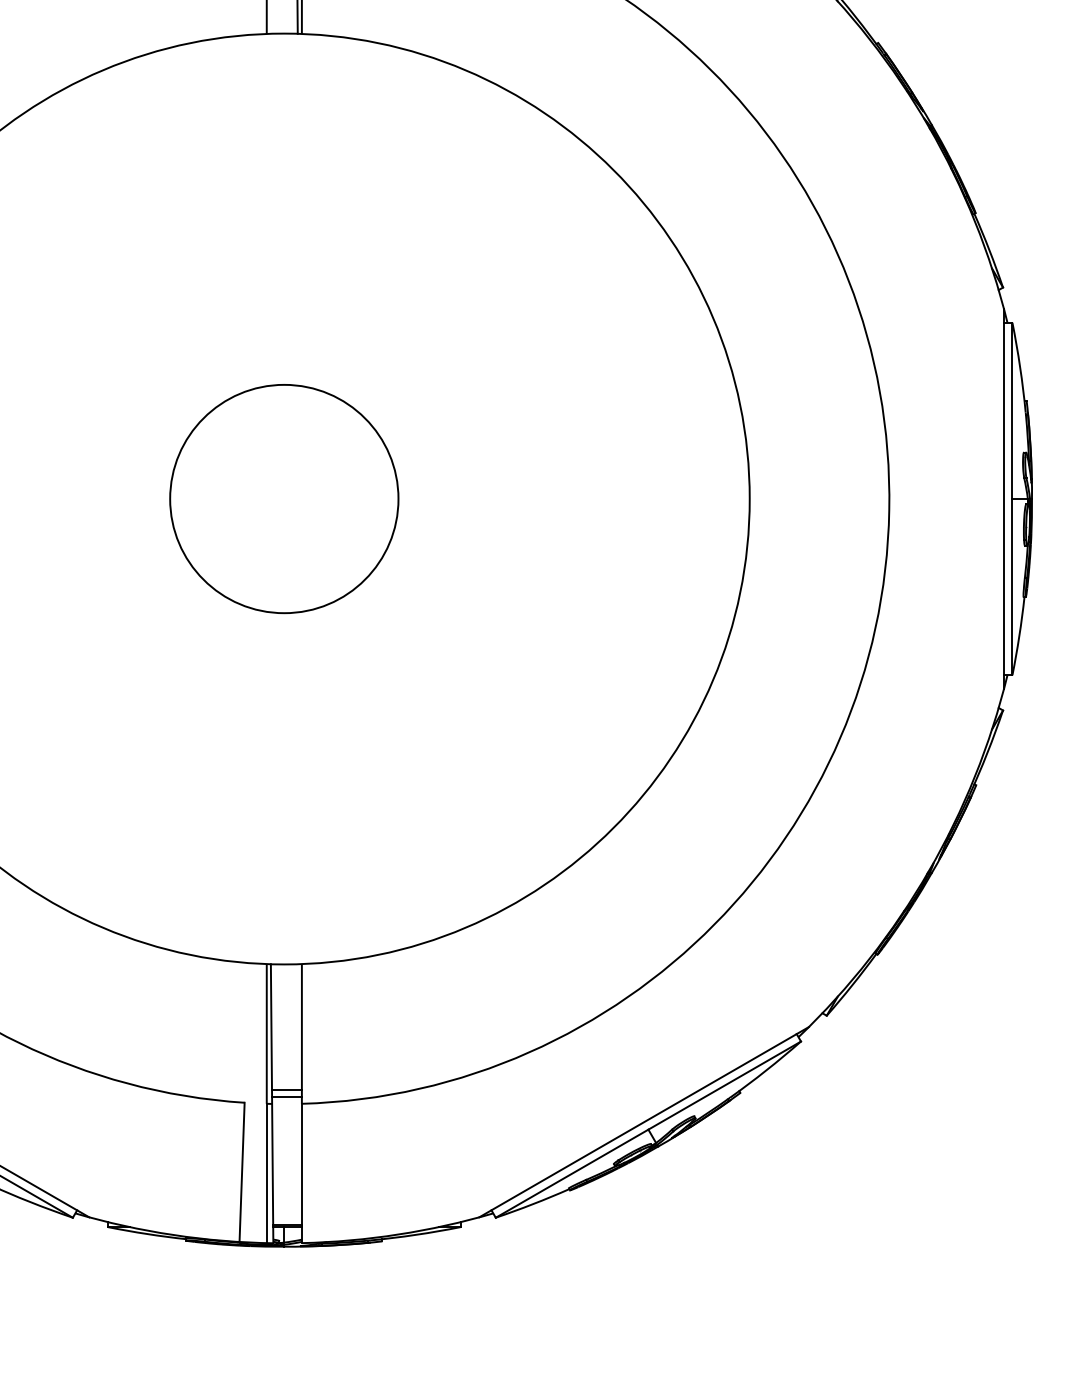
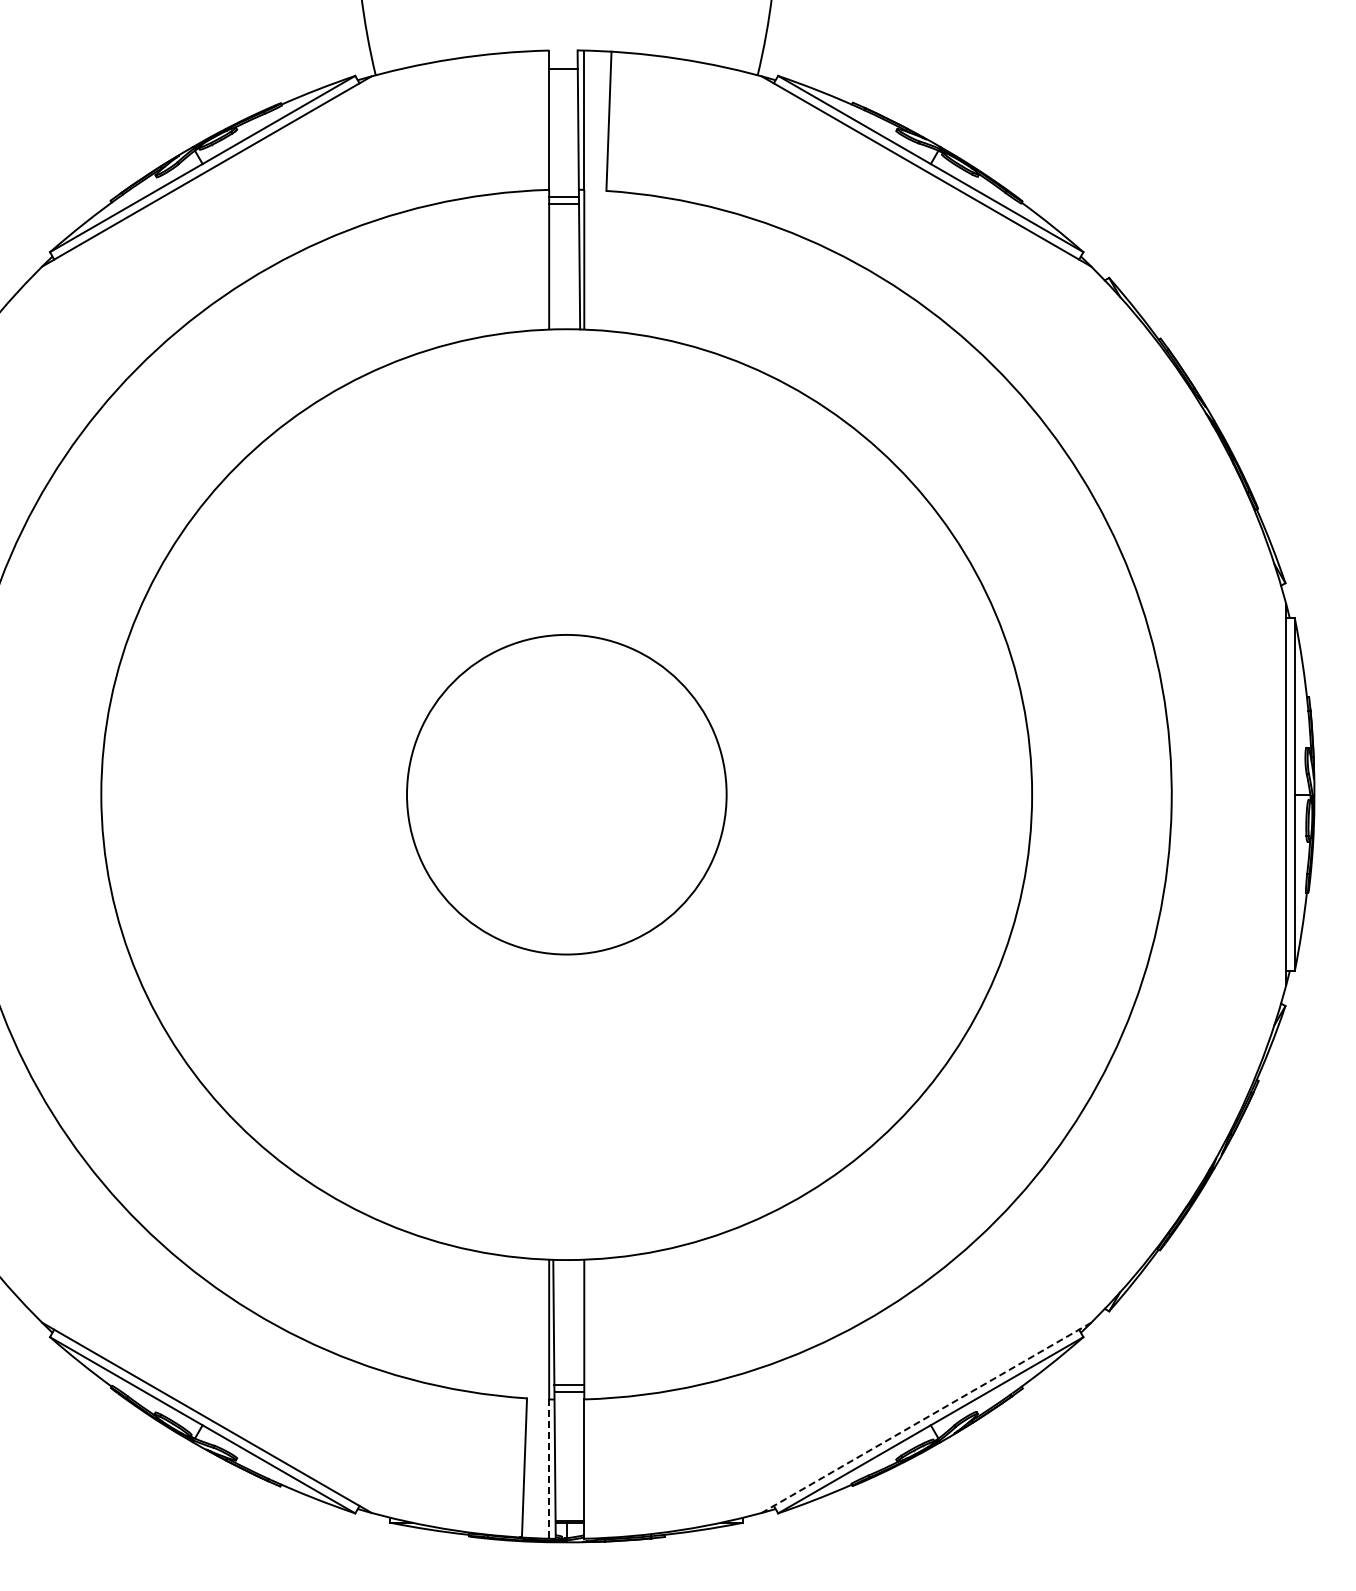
circle: (284, 498) -> (566, 794), size x1.4
line: (644, 1122) -> (926, 1418), solid -> dashed
line: (267, 1173) -> (549, 1469), solid -> dashed

